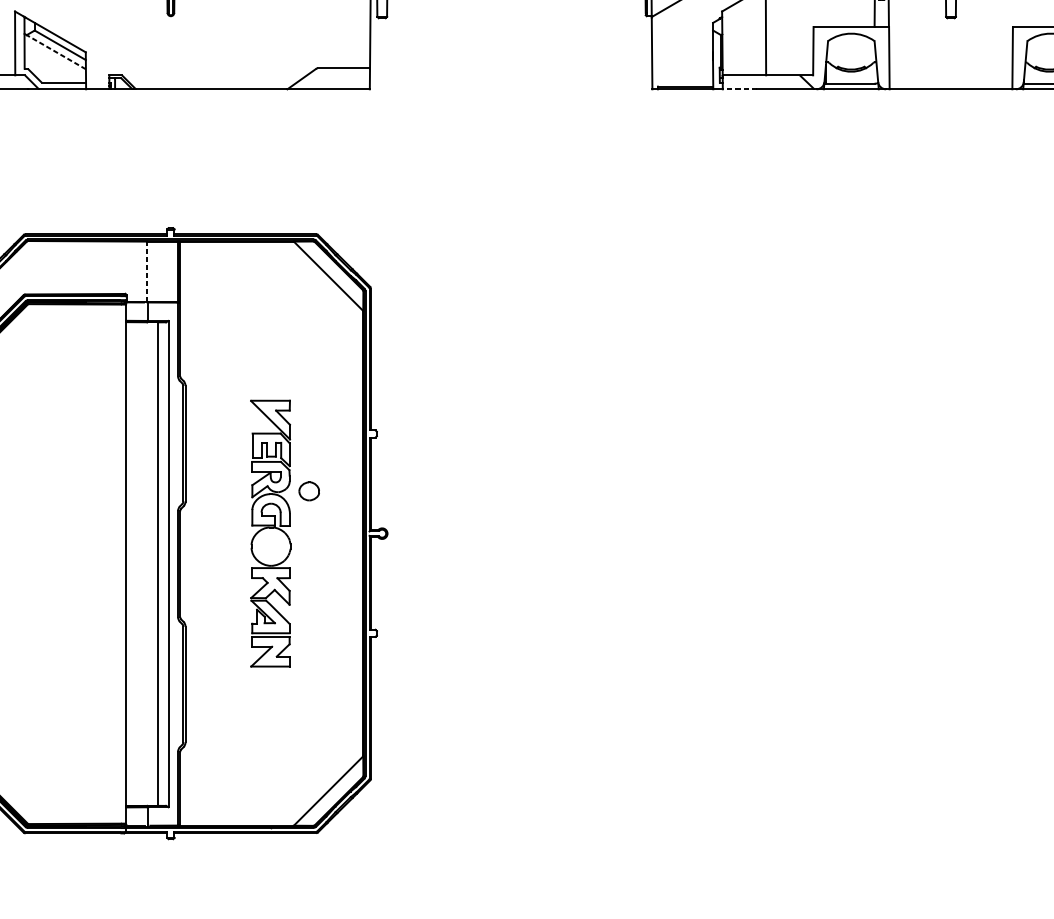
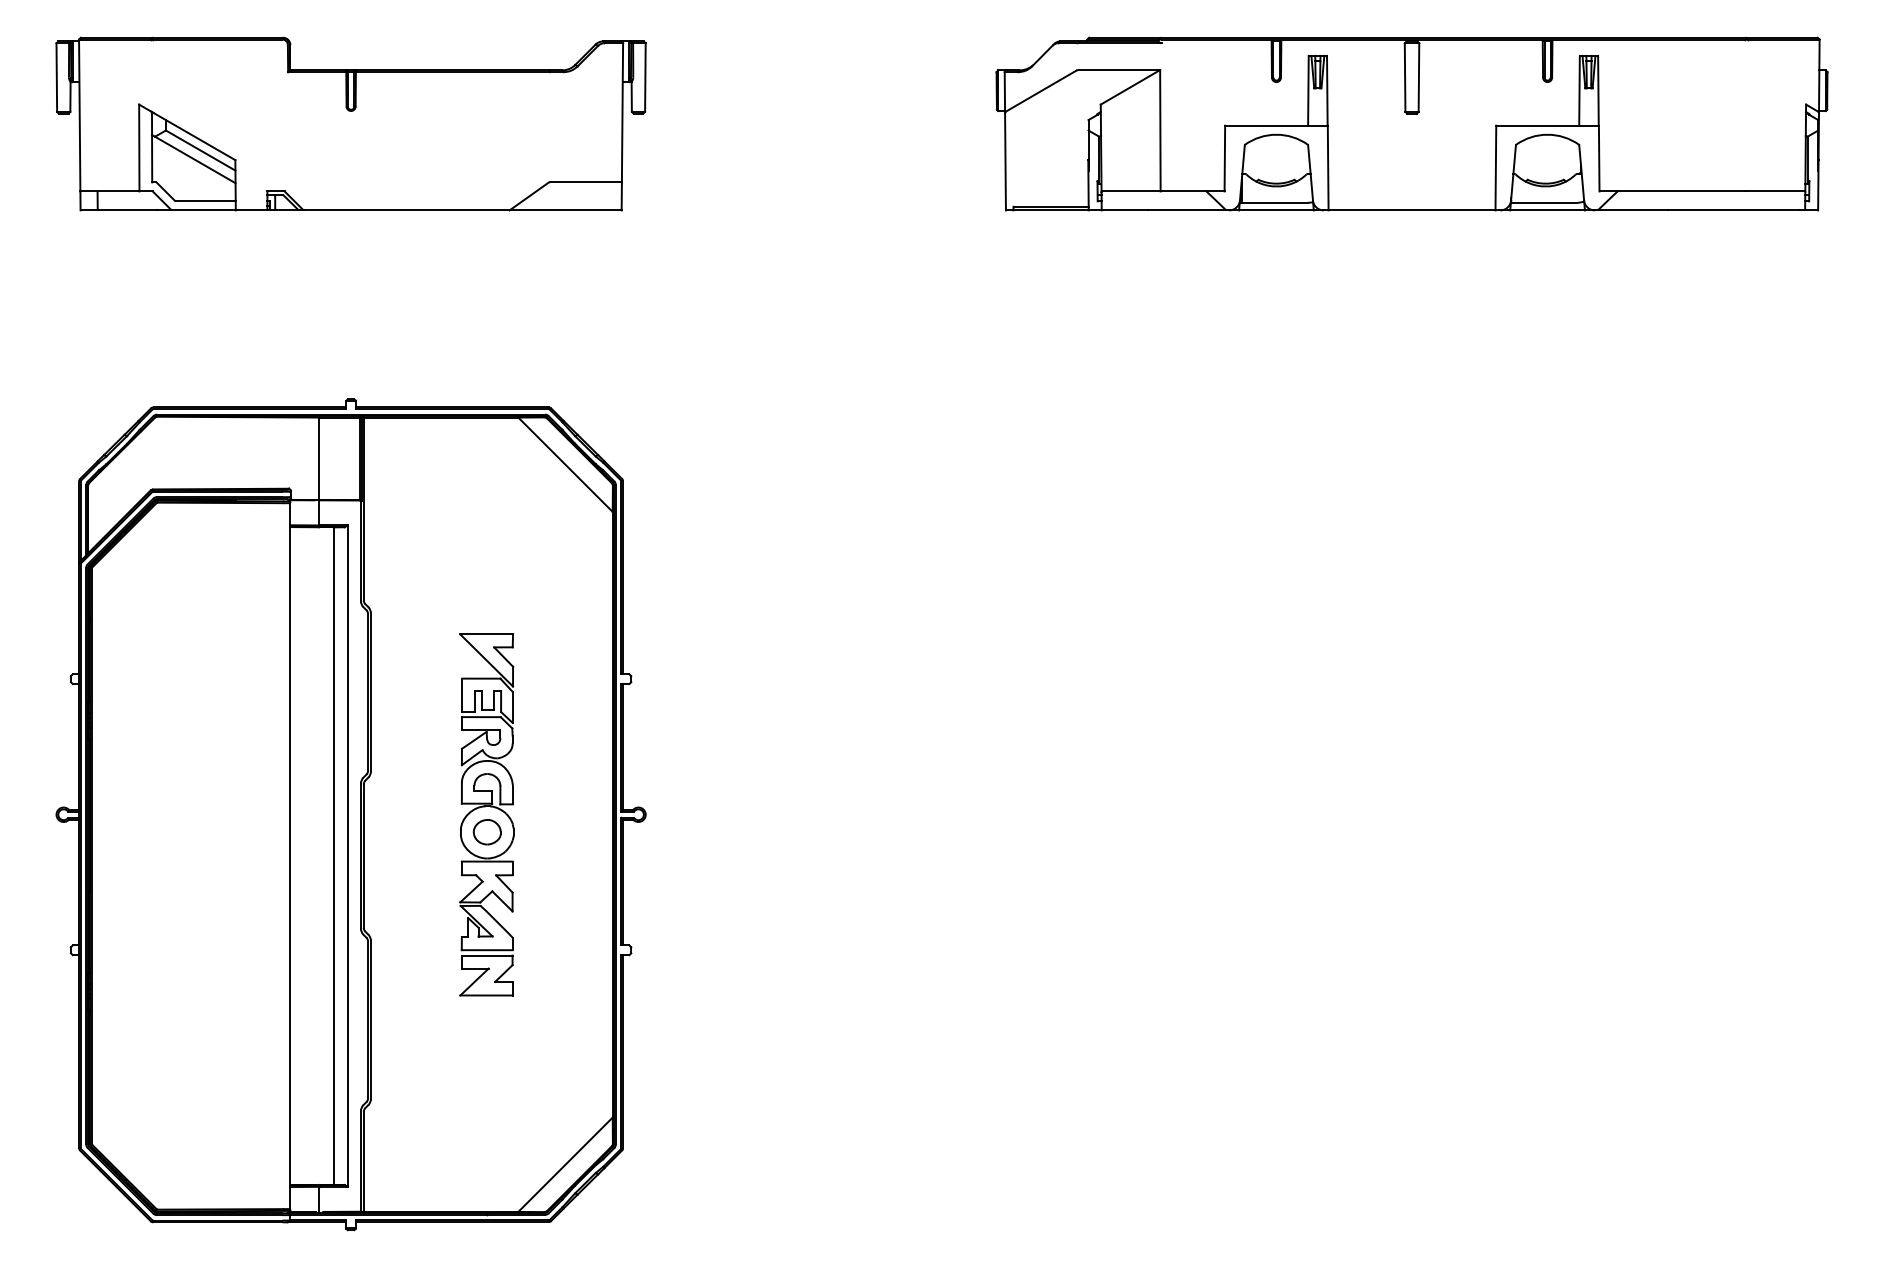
line: (55, 51) -> (194, 159), dashed -> solid
line: (739, 89) -> (1124, 210), dashed -> solid
line: (146, 271) -> (318, 458), dashed -> solid
part: (308, 491) -> (486, 832), moved

